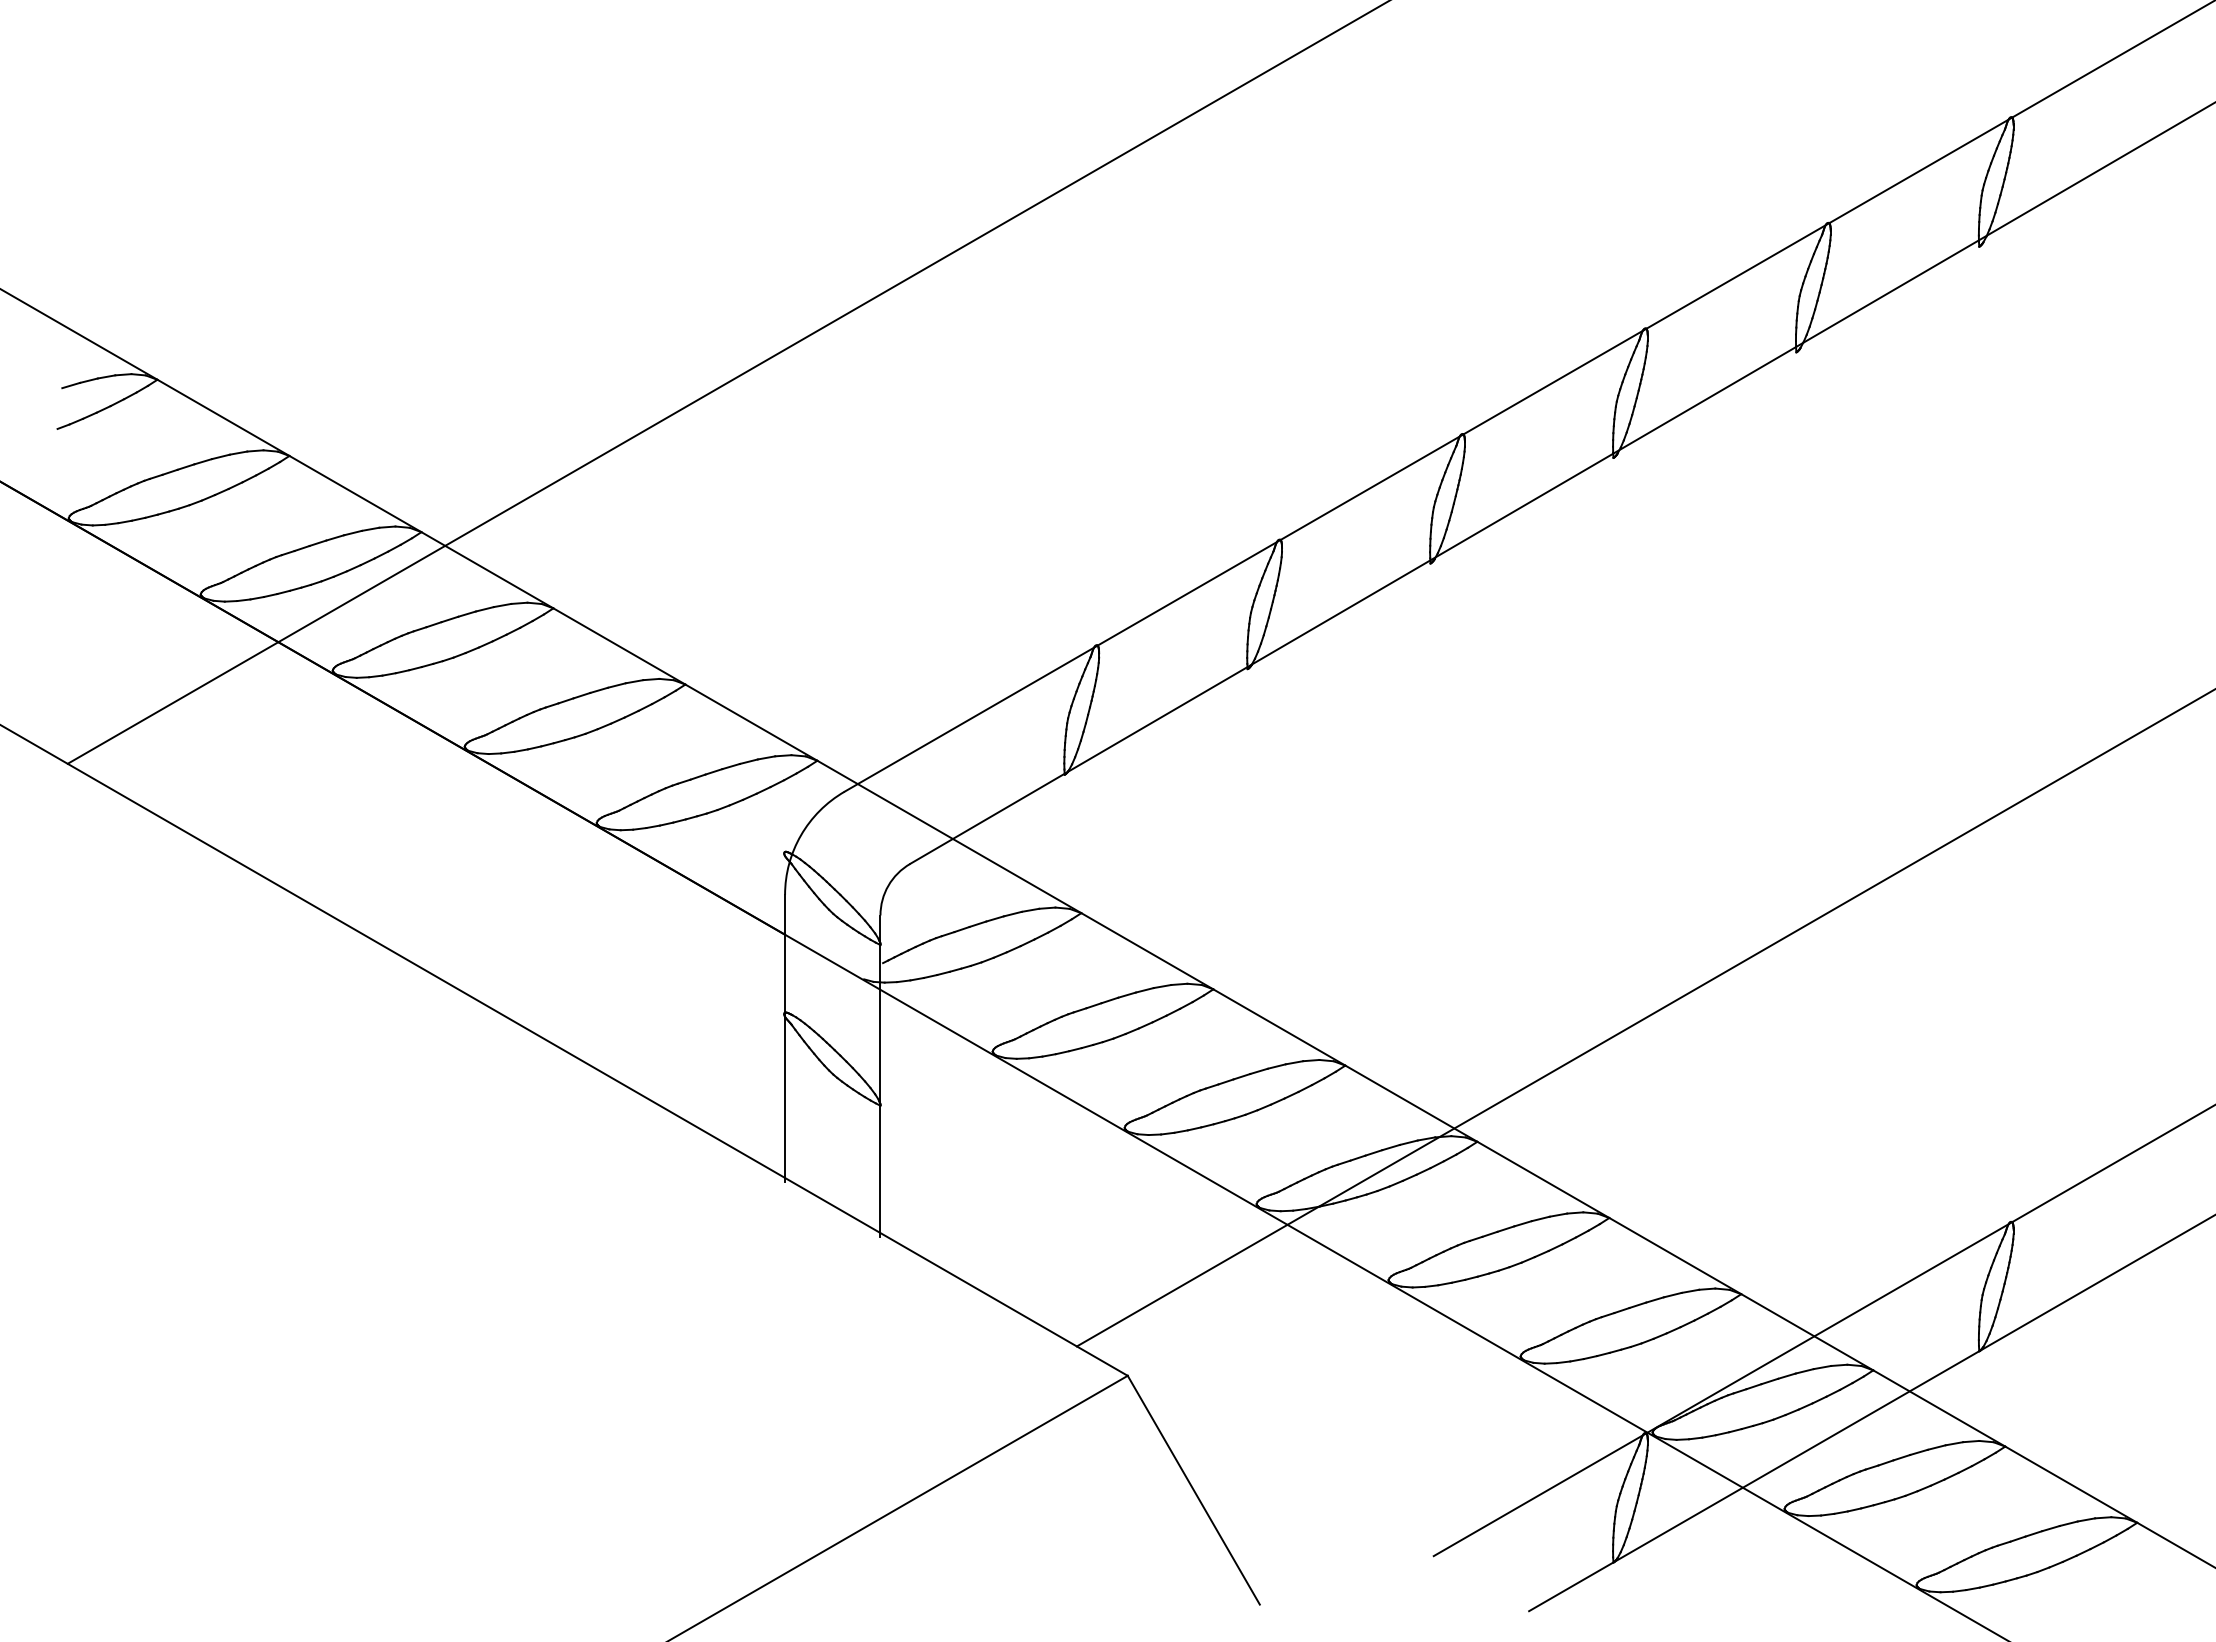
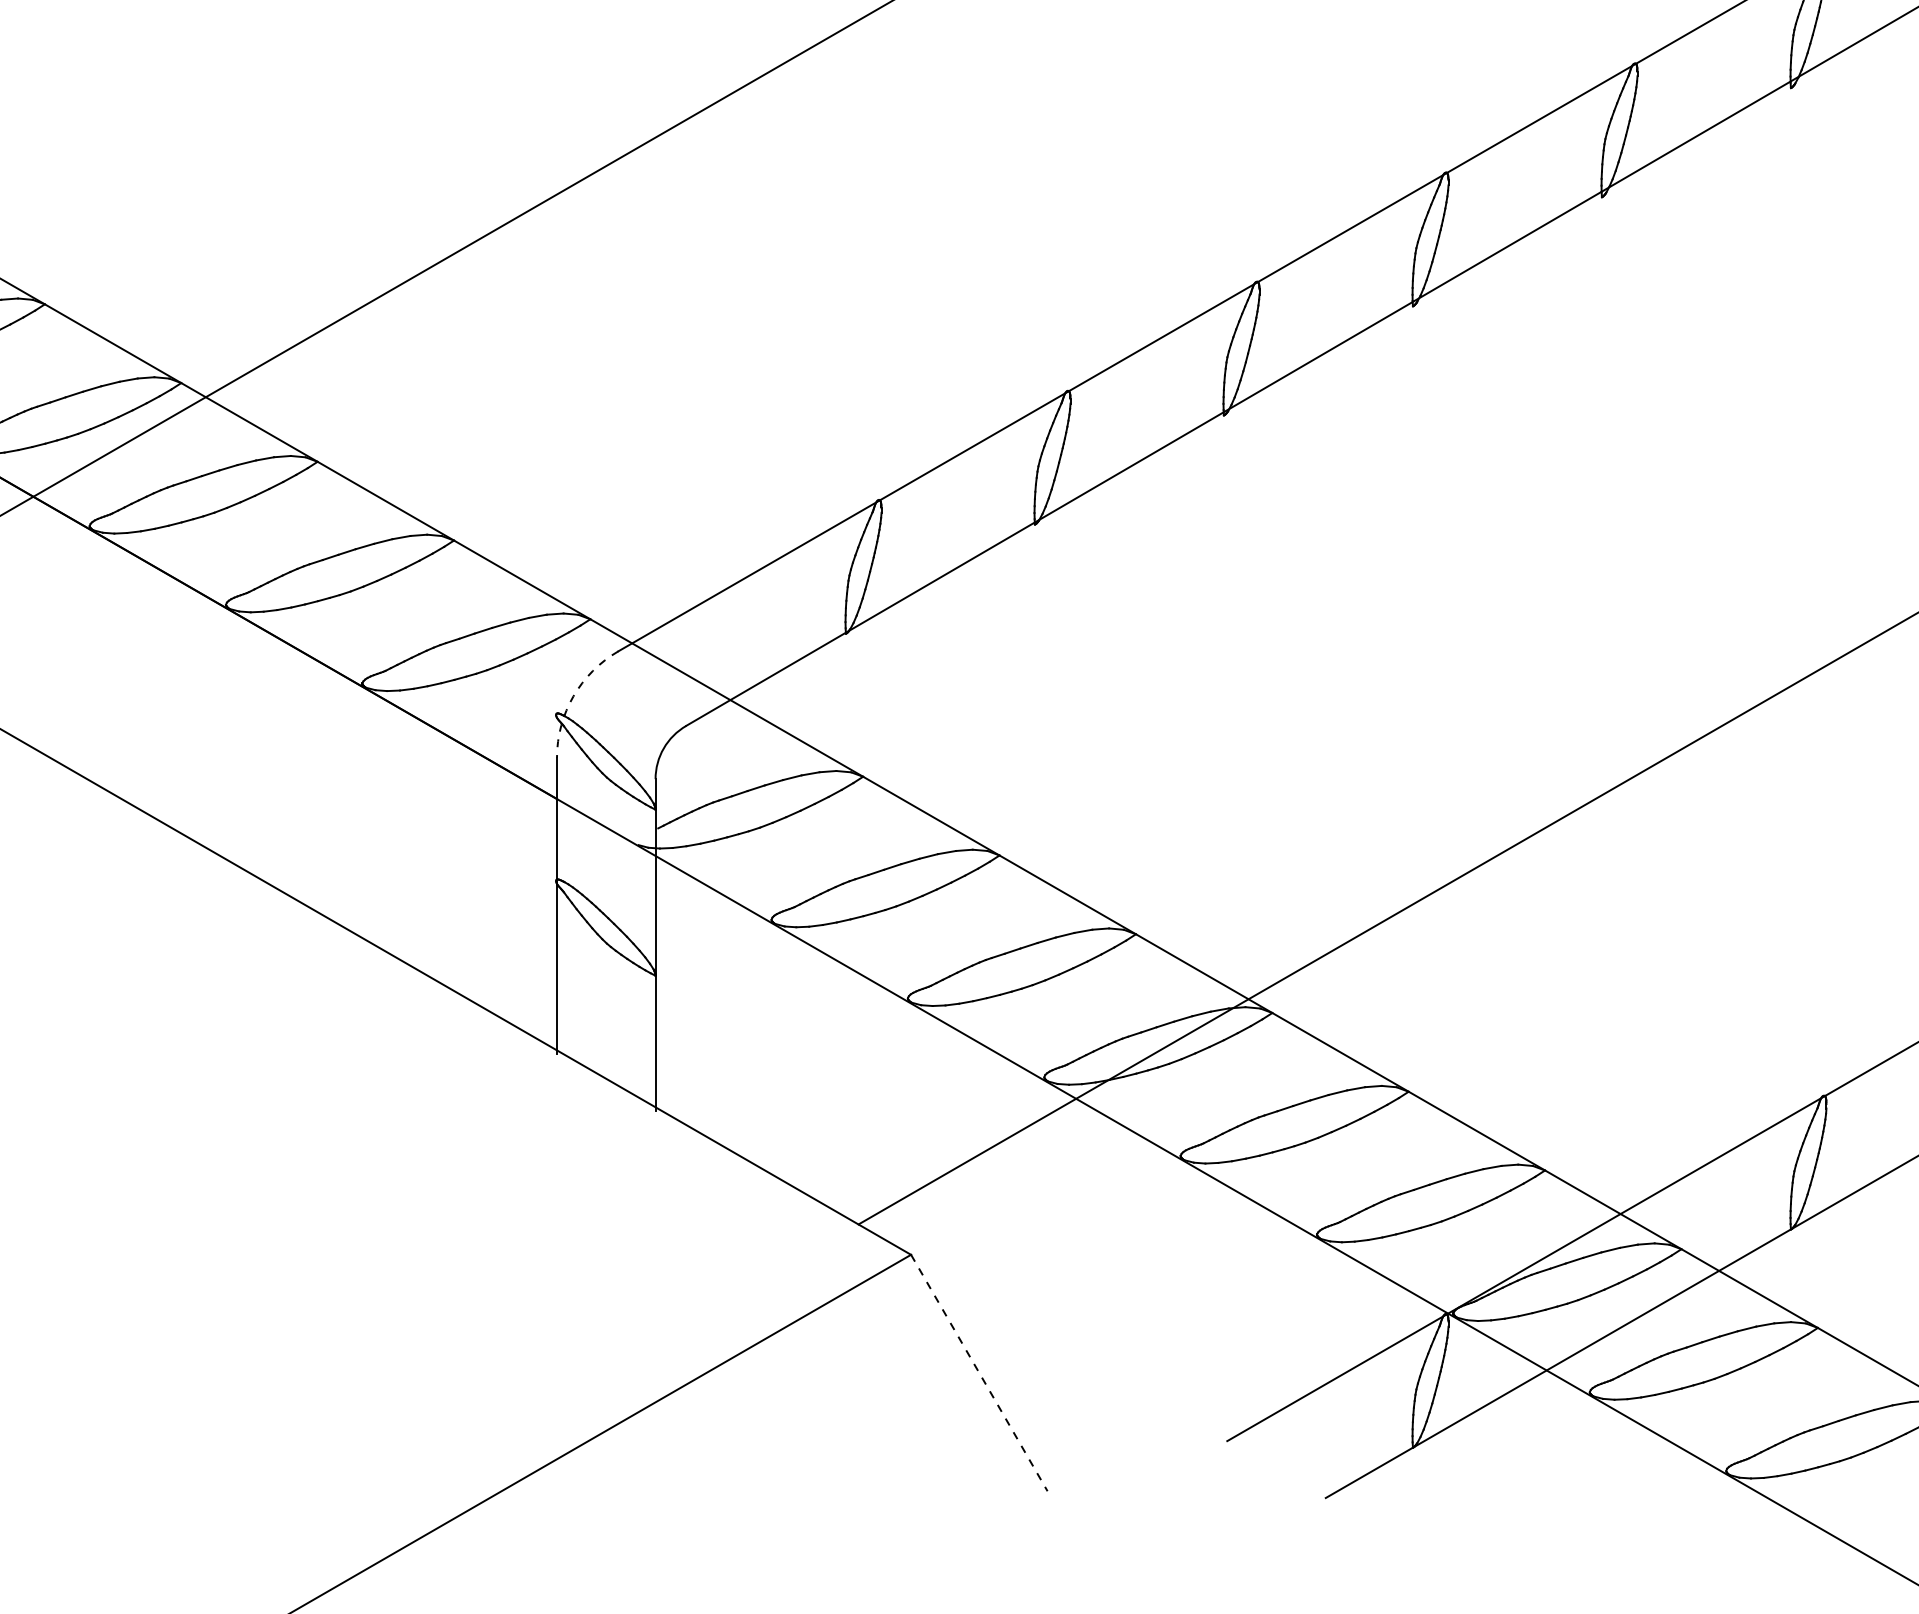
arc: (801, 835) -> (573, 696), solid -> dashed
line: (1194, 1490) -> (980, 1373), solid -> dashed

